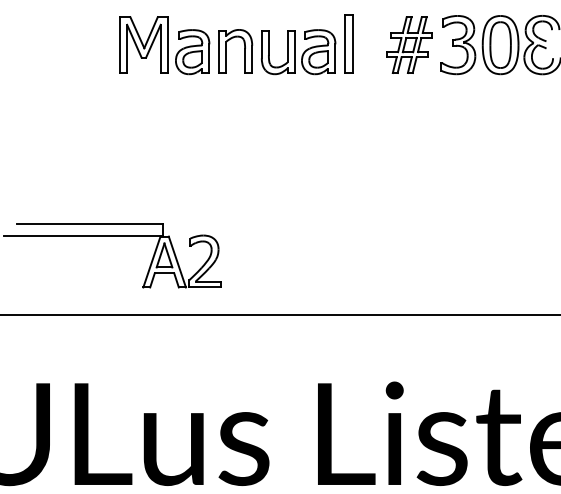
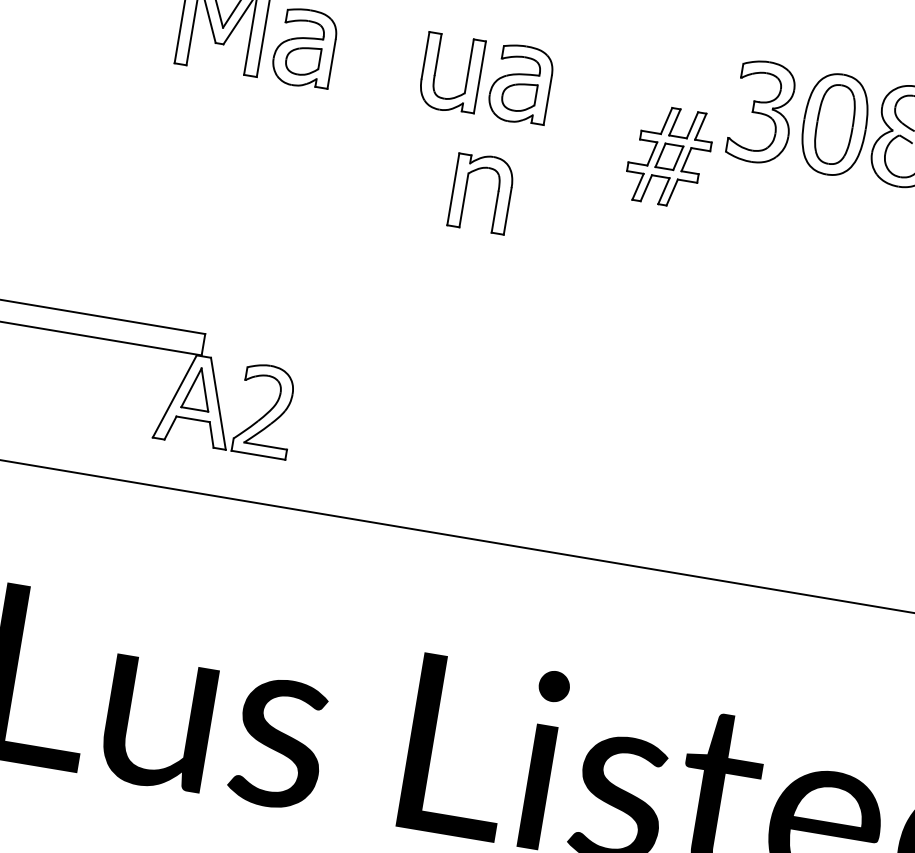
part: (348, 43) -> (574, 78), removed
part: (409, 44) -> (669, 155), moved
part: (226, 51) -> (465, 190), moved

